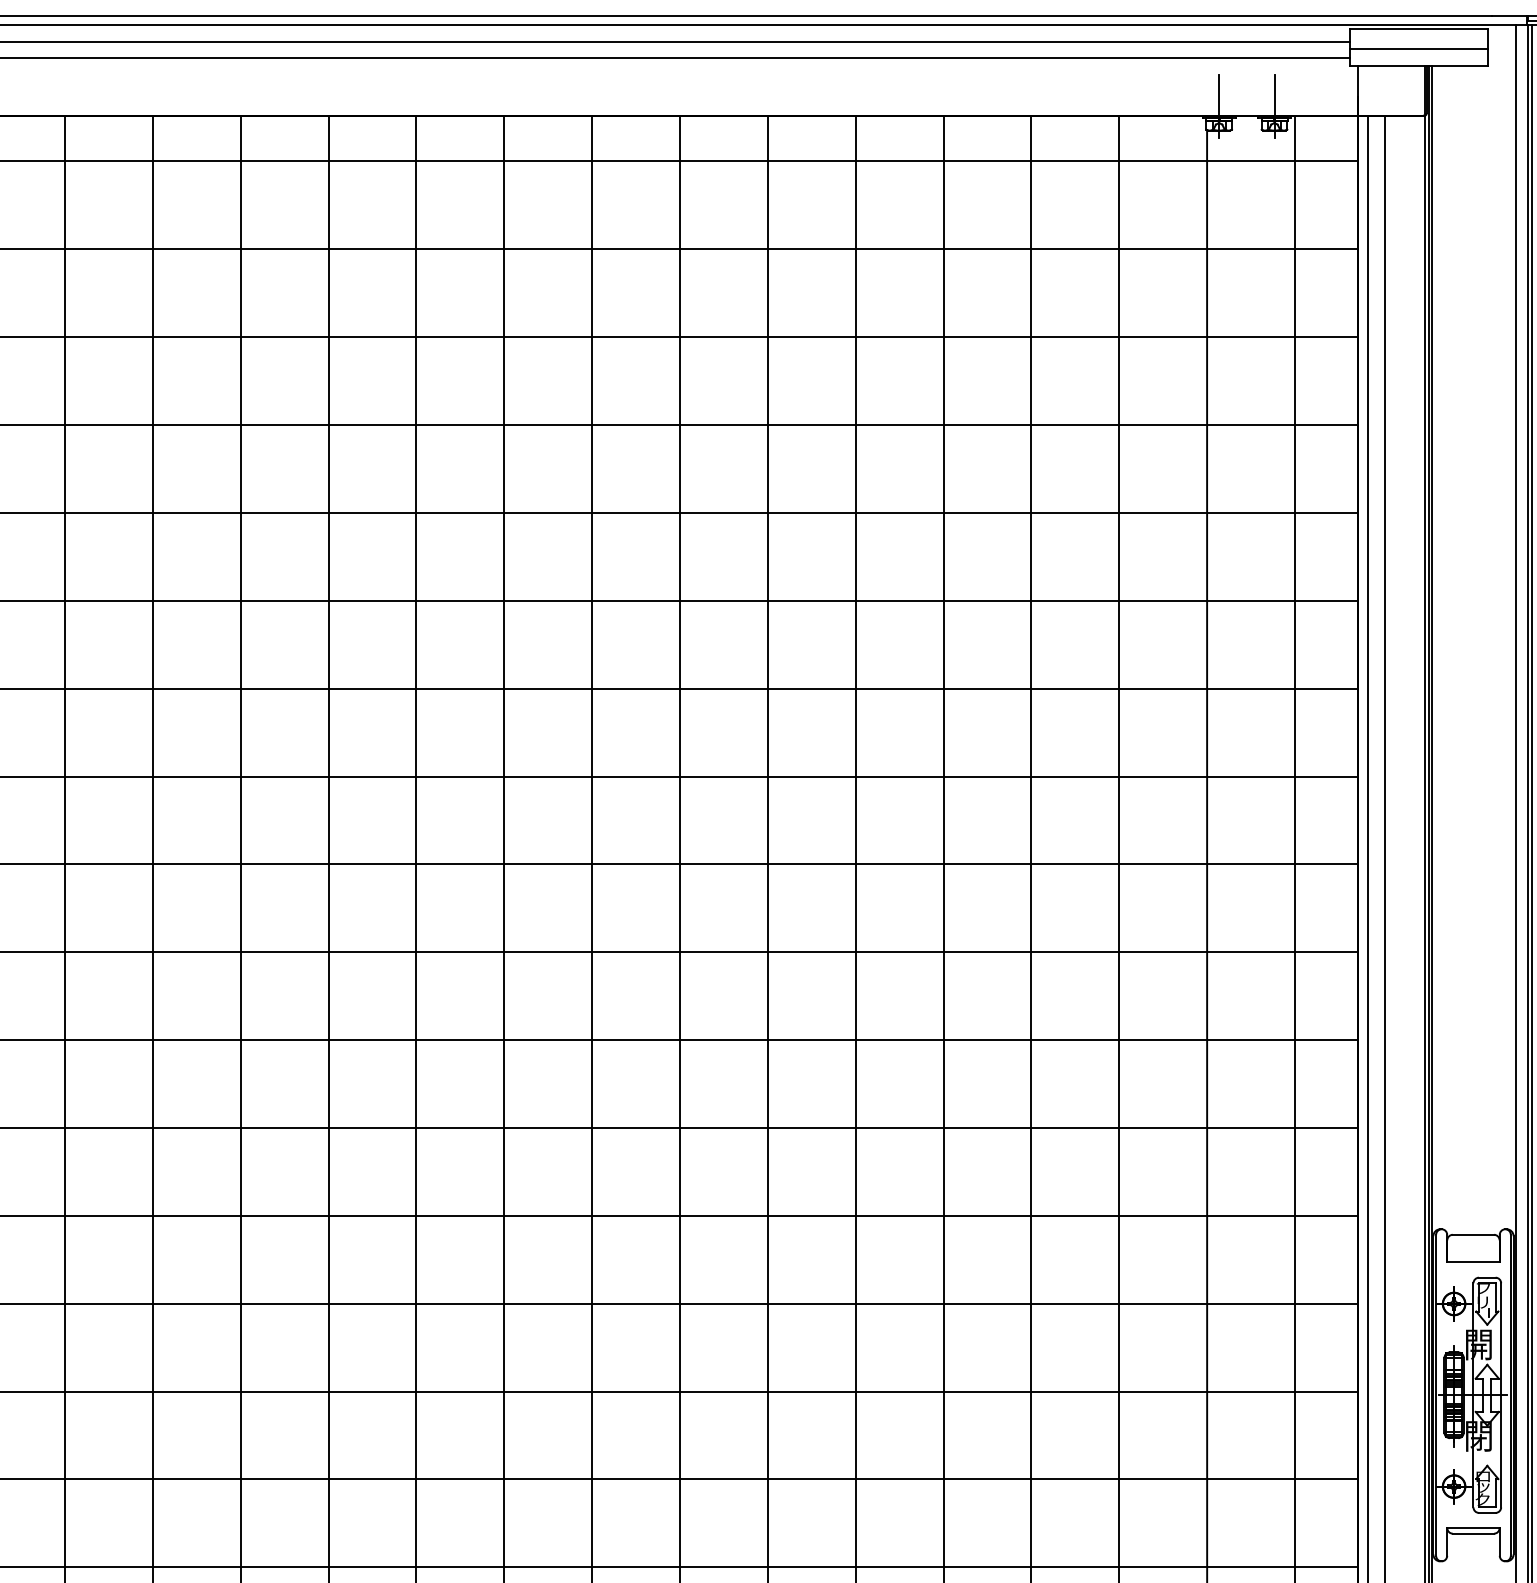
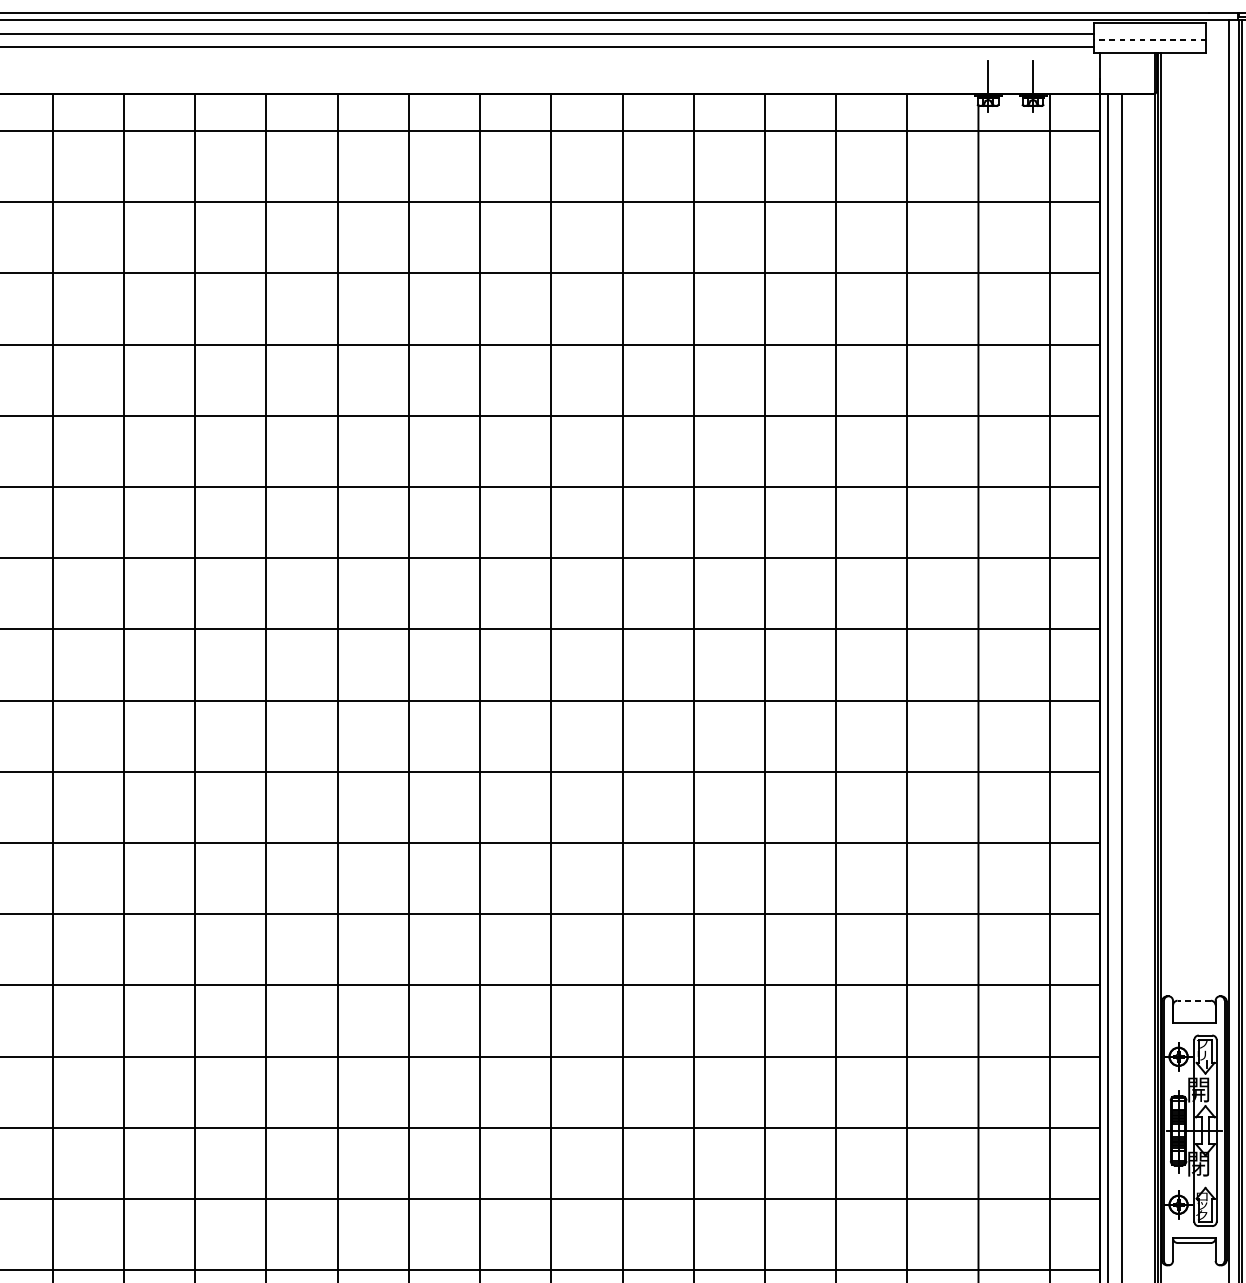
line: (1418, 49) -> (1149, 40), solid -> dashed
line: (1473, 1234) -> (1194, 1000), solid -> dashed

